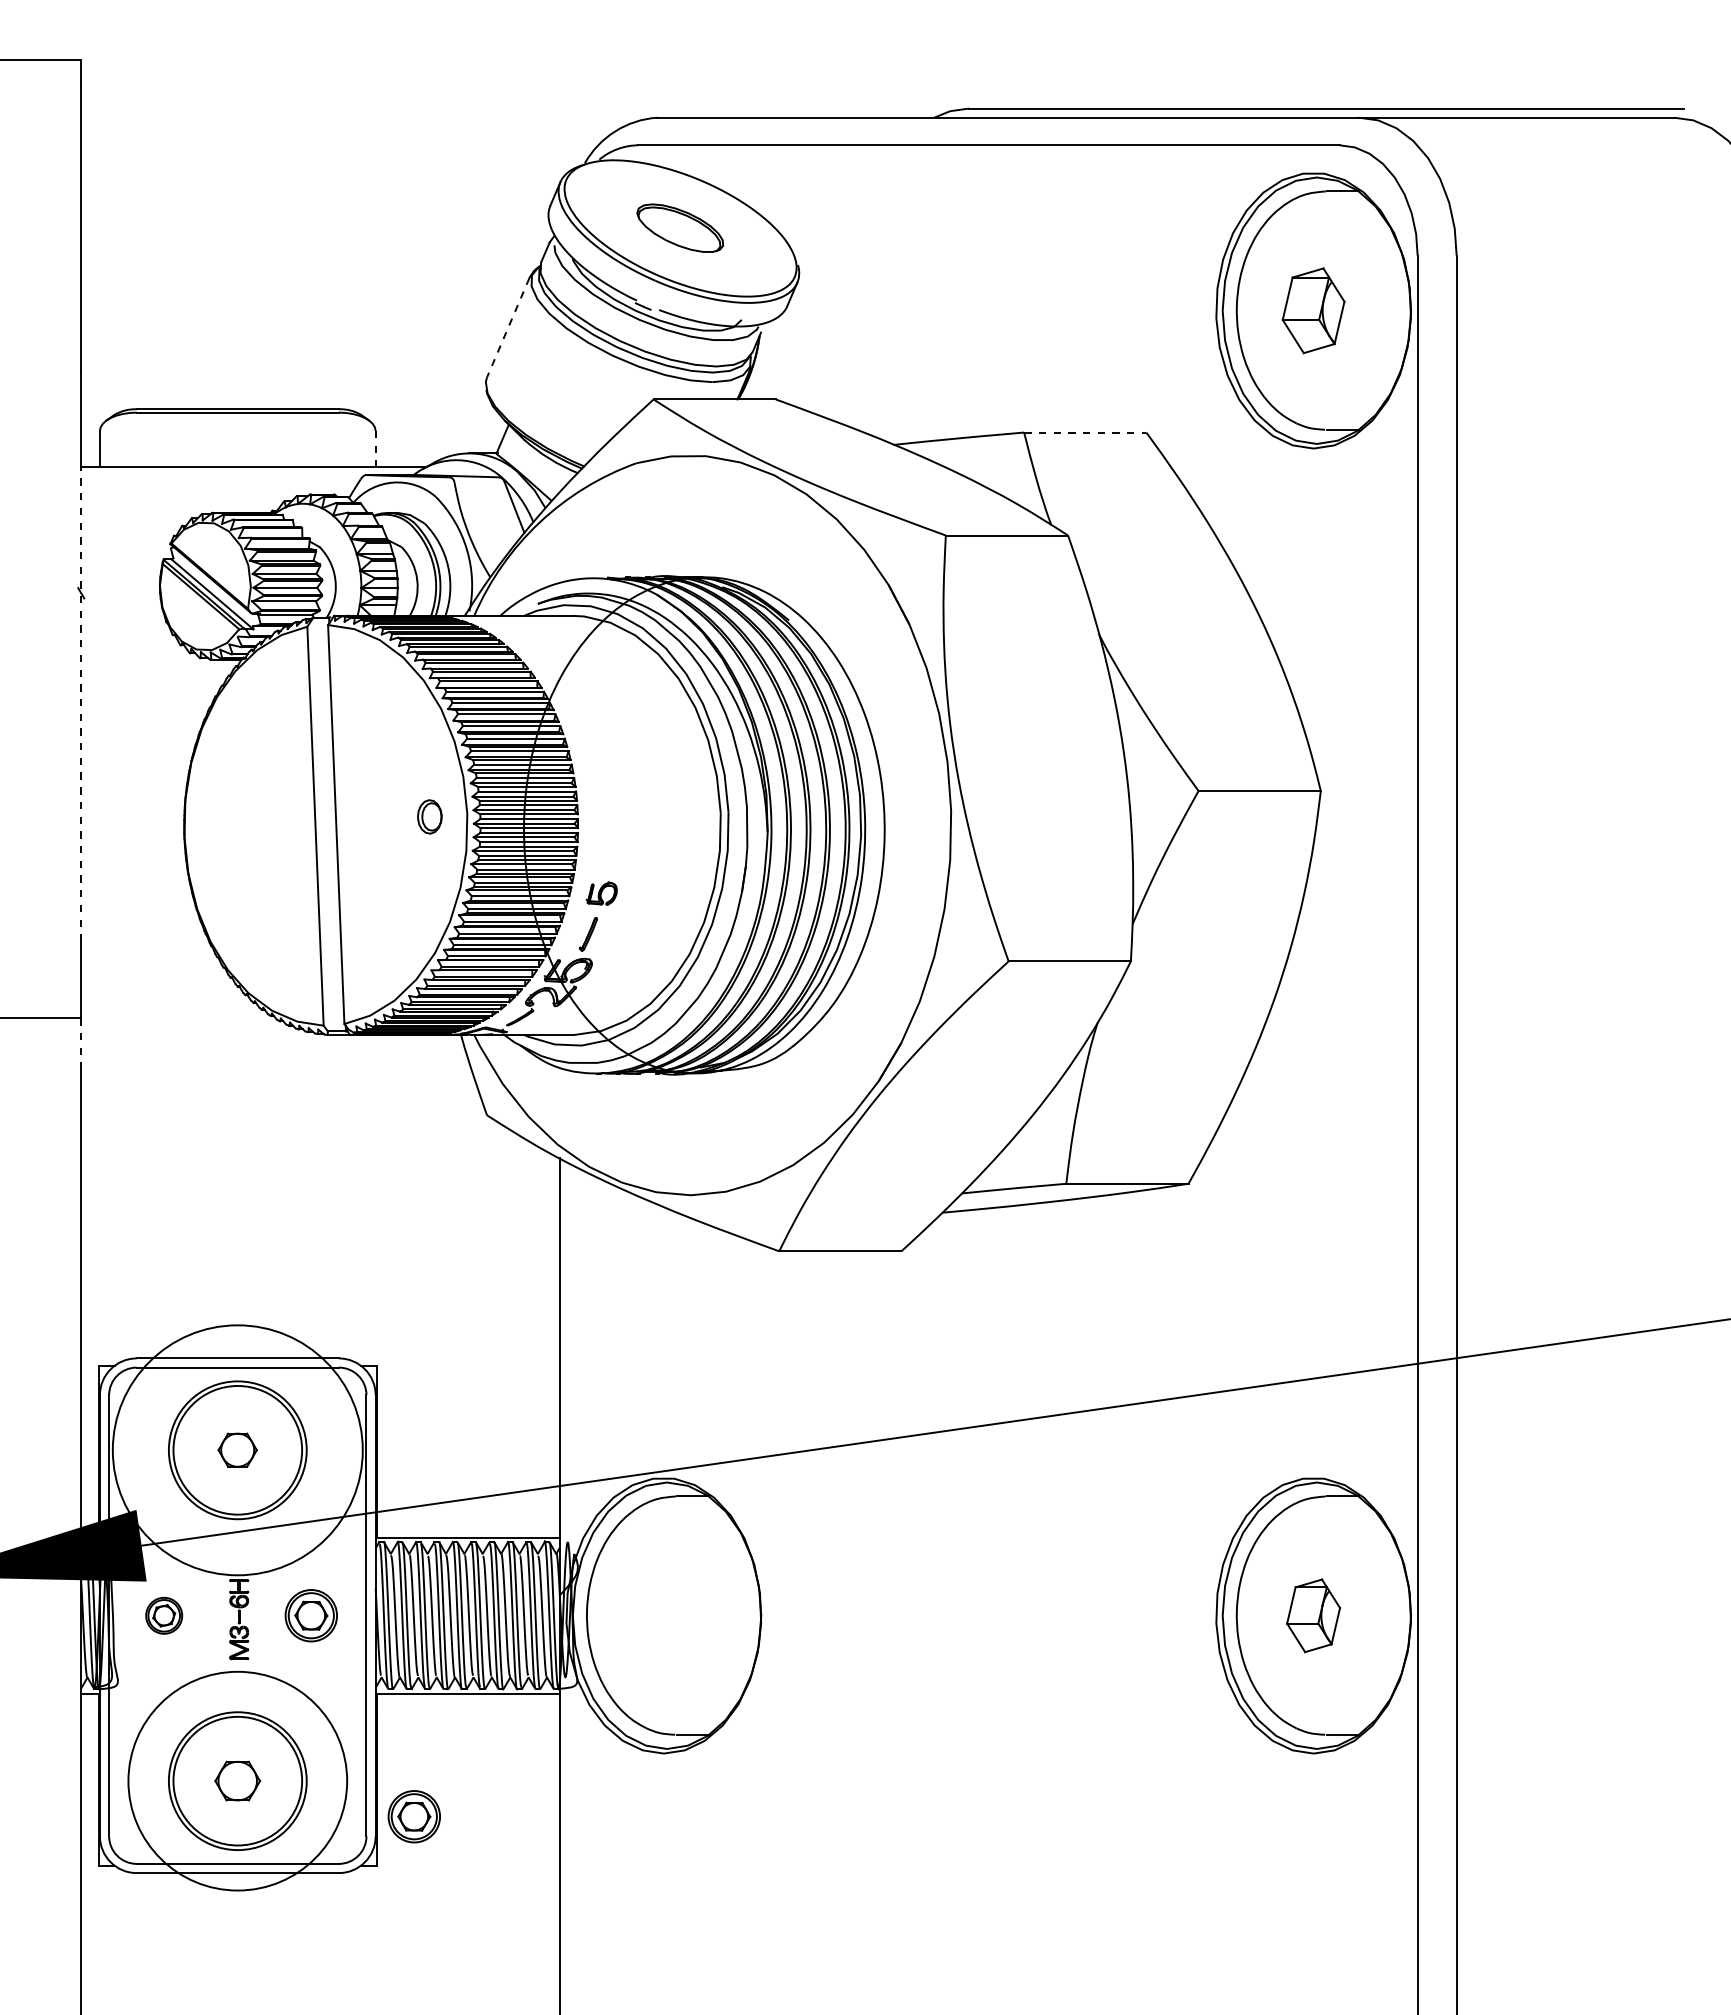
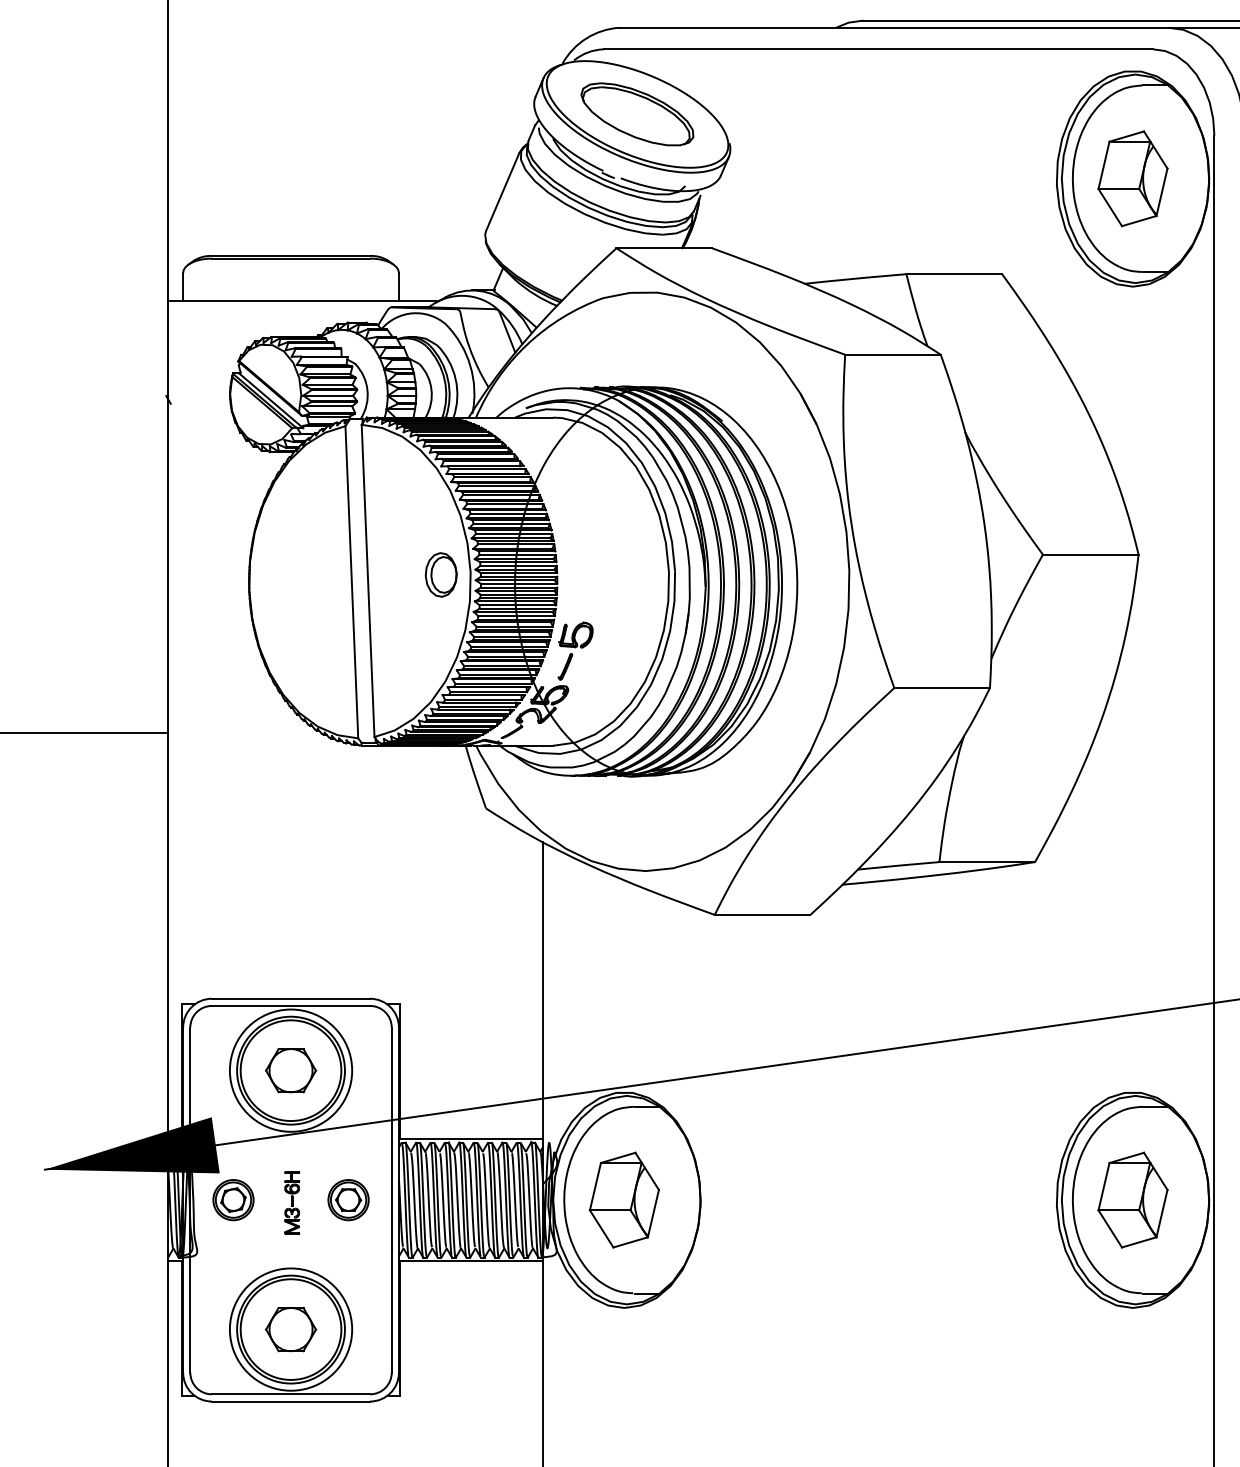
part: (679, 227) -> (636, 113), size x1.67
part: (1313, 310) -> (1132, 178), size x1.43
line: (508, 328) -> (502, 192), dashed -> solid
line: (1085, 432) -> (954, 274), dashed -> solid
line: (375, 448) -> (398, 286), dashed -> solid
line: (80, 701) -> (167, 484), dashed -> solid
part: (429, 816) -> (441, 574), size x1.67
part: (601, 893) -> (575, 634), size x1.43
line: (80, 1041) -> (167, 750), dashed -> solid
part: (237, 1449) -> (290, 1070), size x1.67
circle: (237, 1450) -> (290, 1070), size x0.62
part: (163, 1615) -> (232, 1199), size x1.43
part: (663, 1615) -> (624, 1199), added
part: (1313, 1615) -> (1132, 1199), size x1.67
part: (237, 1780) -> (290, 1329), size x1.43
circle: (237, 1781) -> (290, 1329), size x0.71
part: (413, 1816) -> (428, 1357), removed

